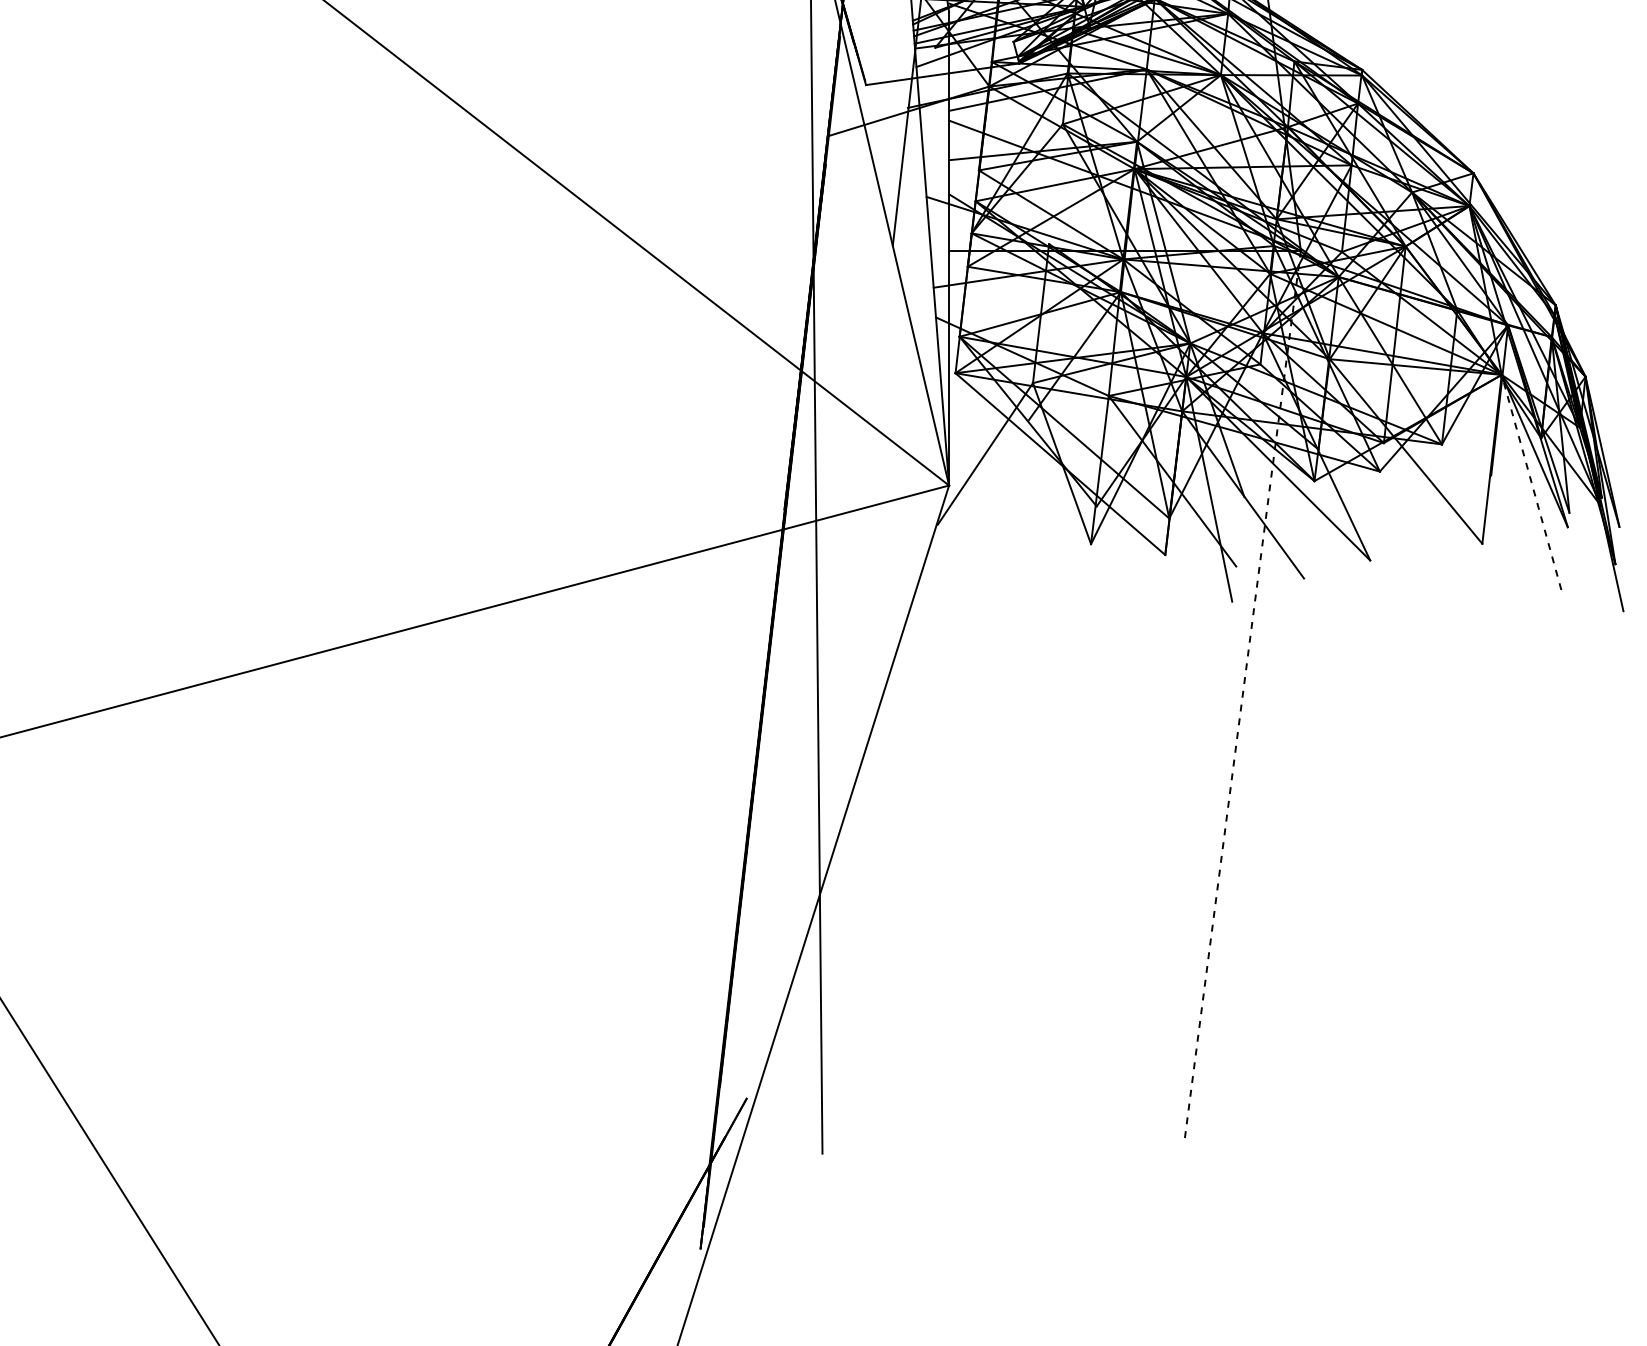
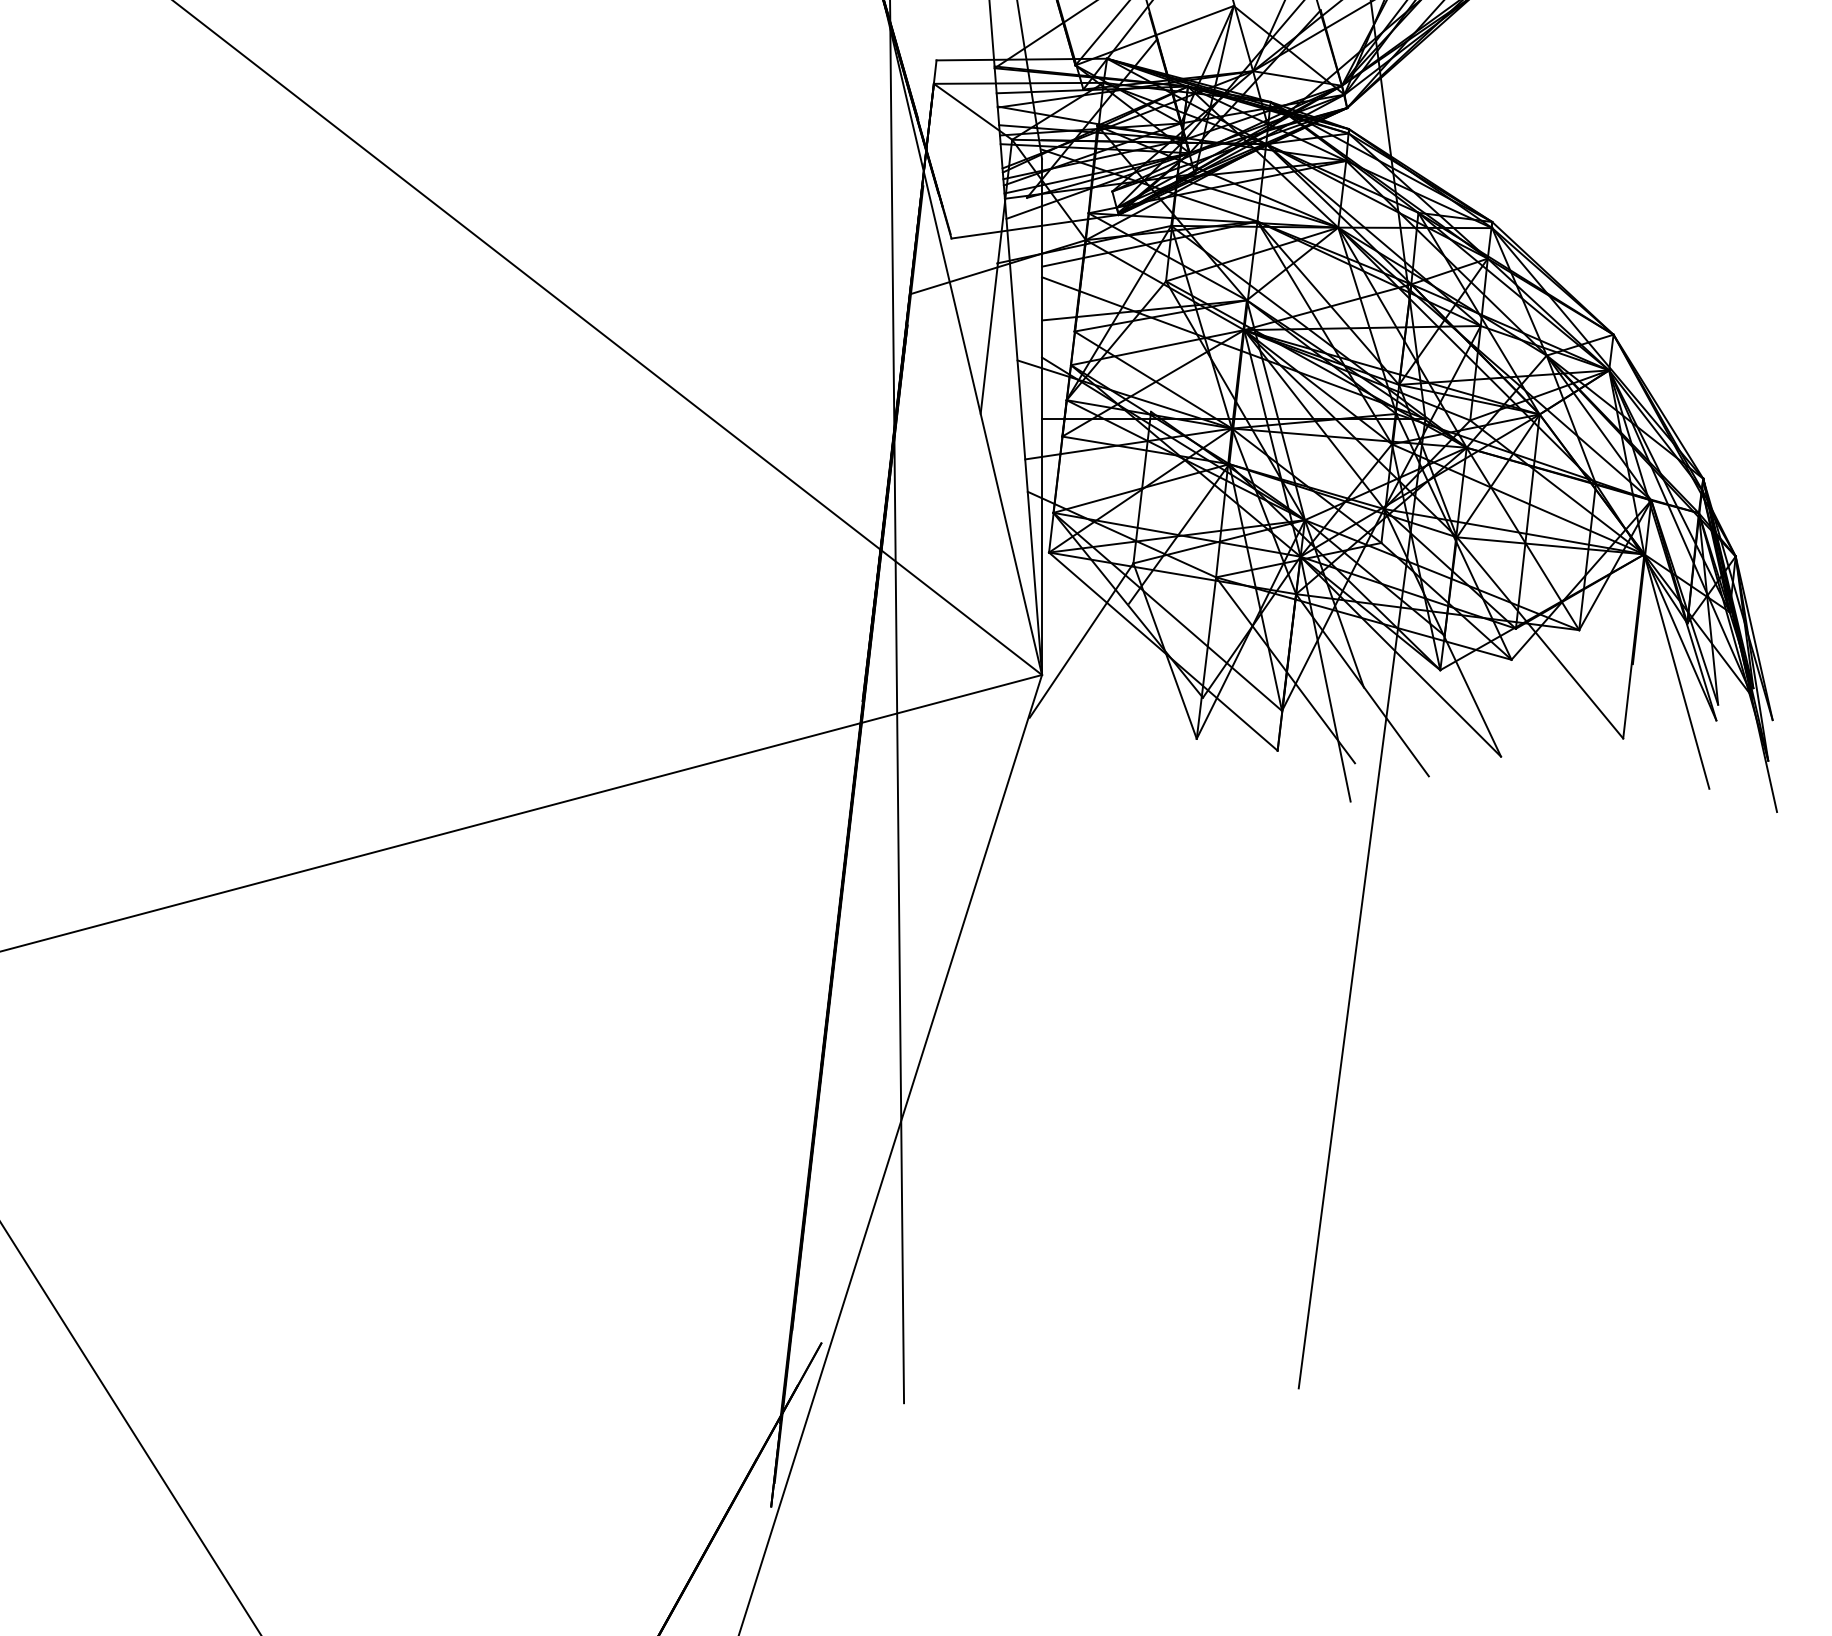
line: (1531, 482) -> (1676, 671), dashed -> solid
line: (1243, 695) -> (1362, 903), dashed -> solid

